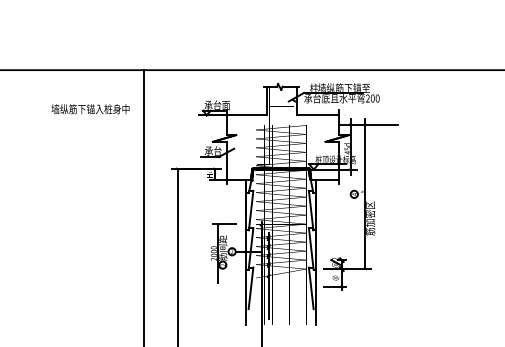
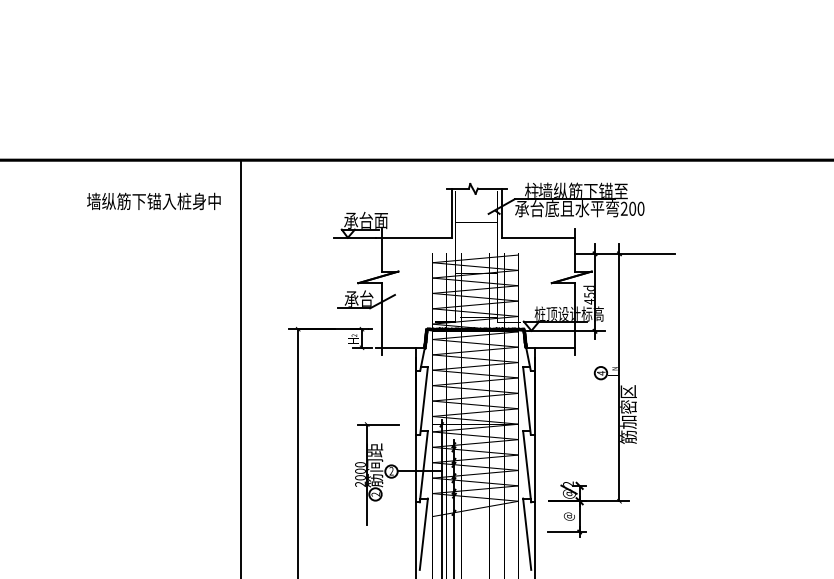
text: (90, 109) -> (153, 201), moved

